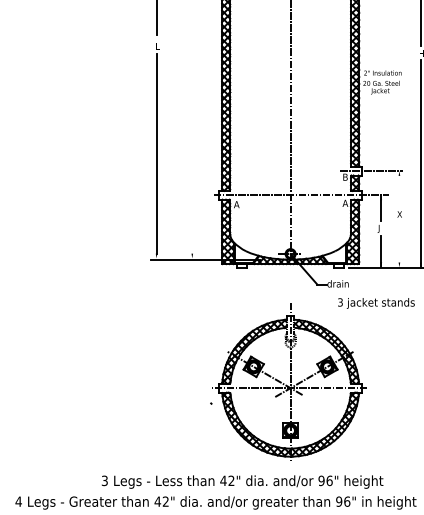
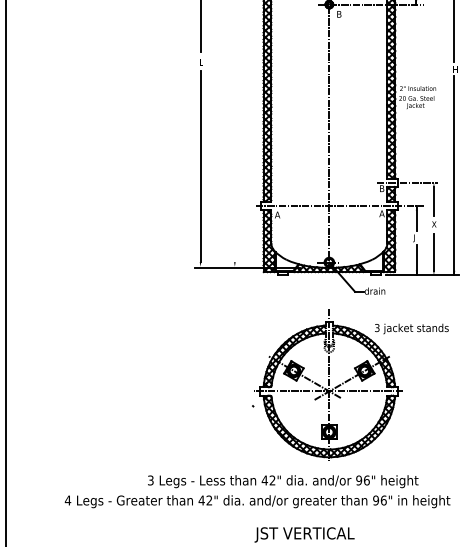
line: (398, 190) -> (433, 201), added
line: (398, 242) -> (433, 251), added
text: (376, 302) -> (411, 328), moved

